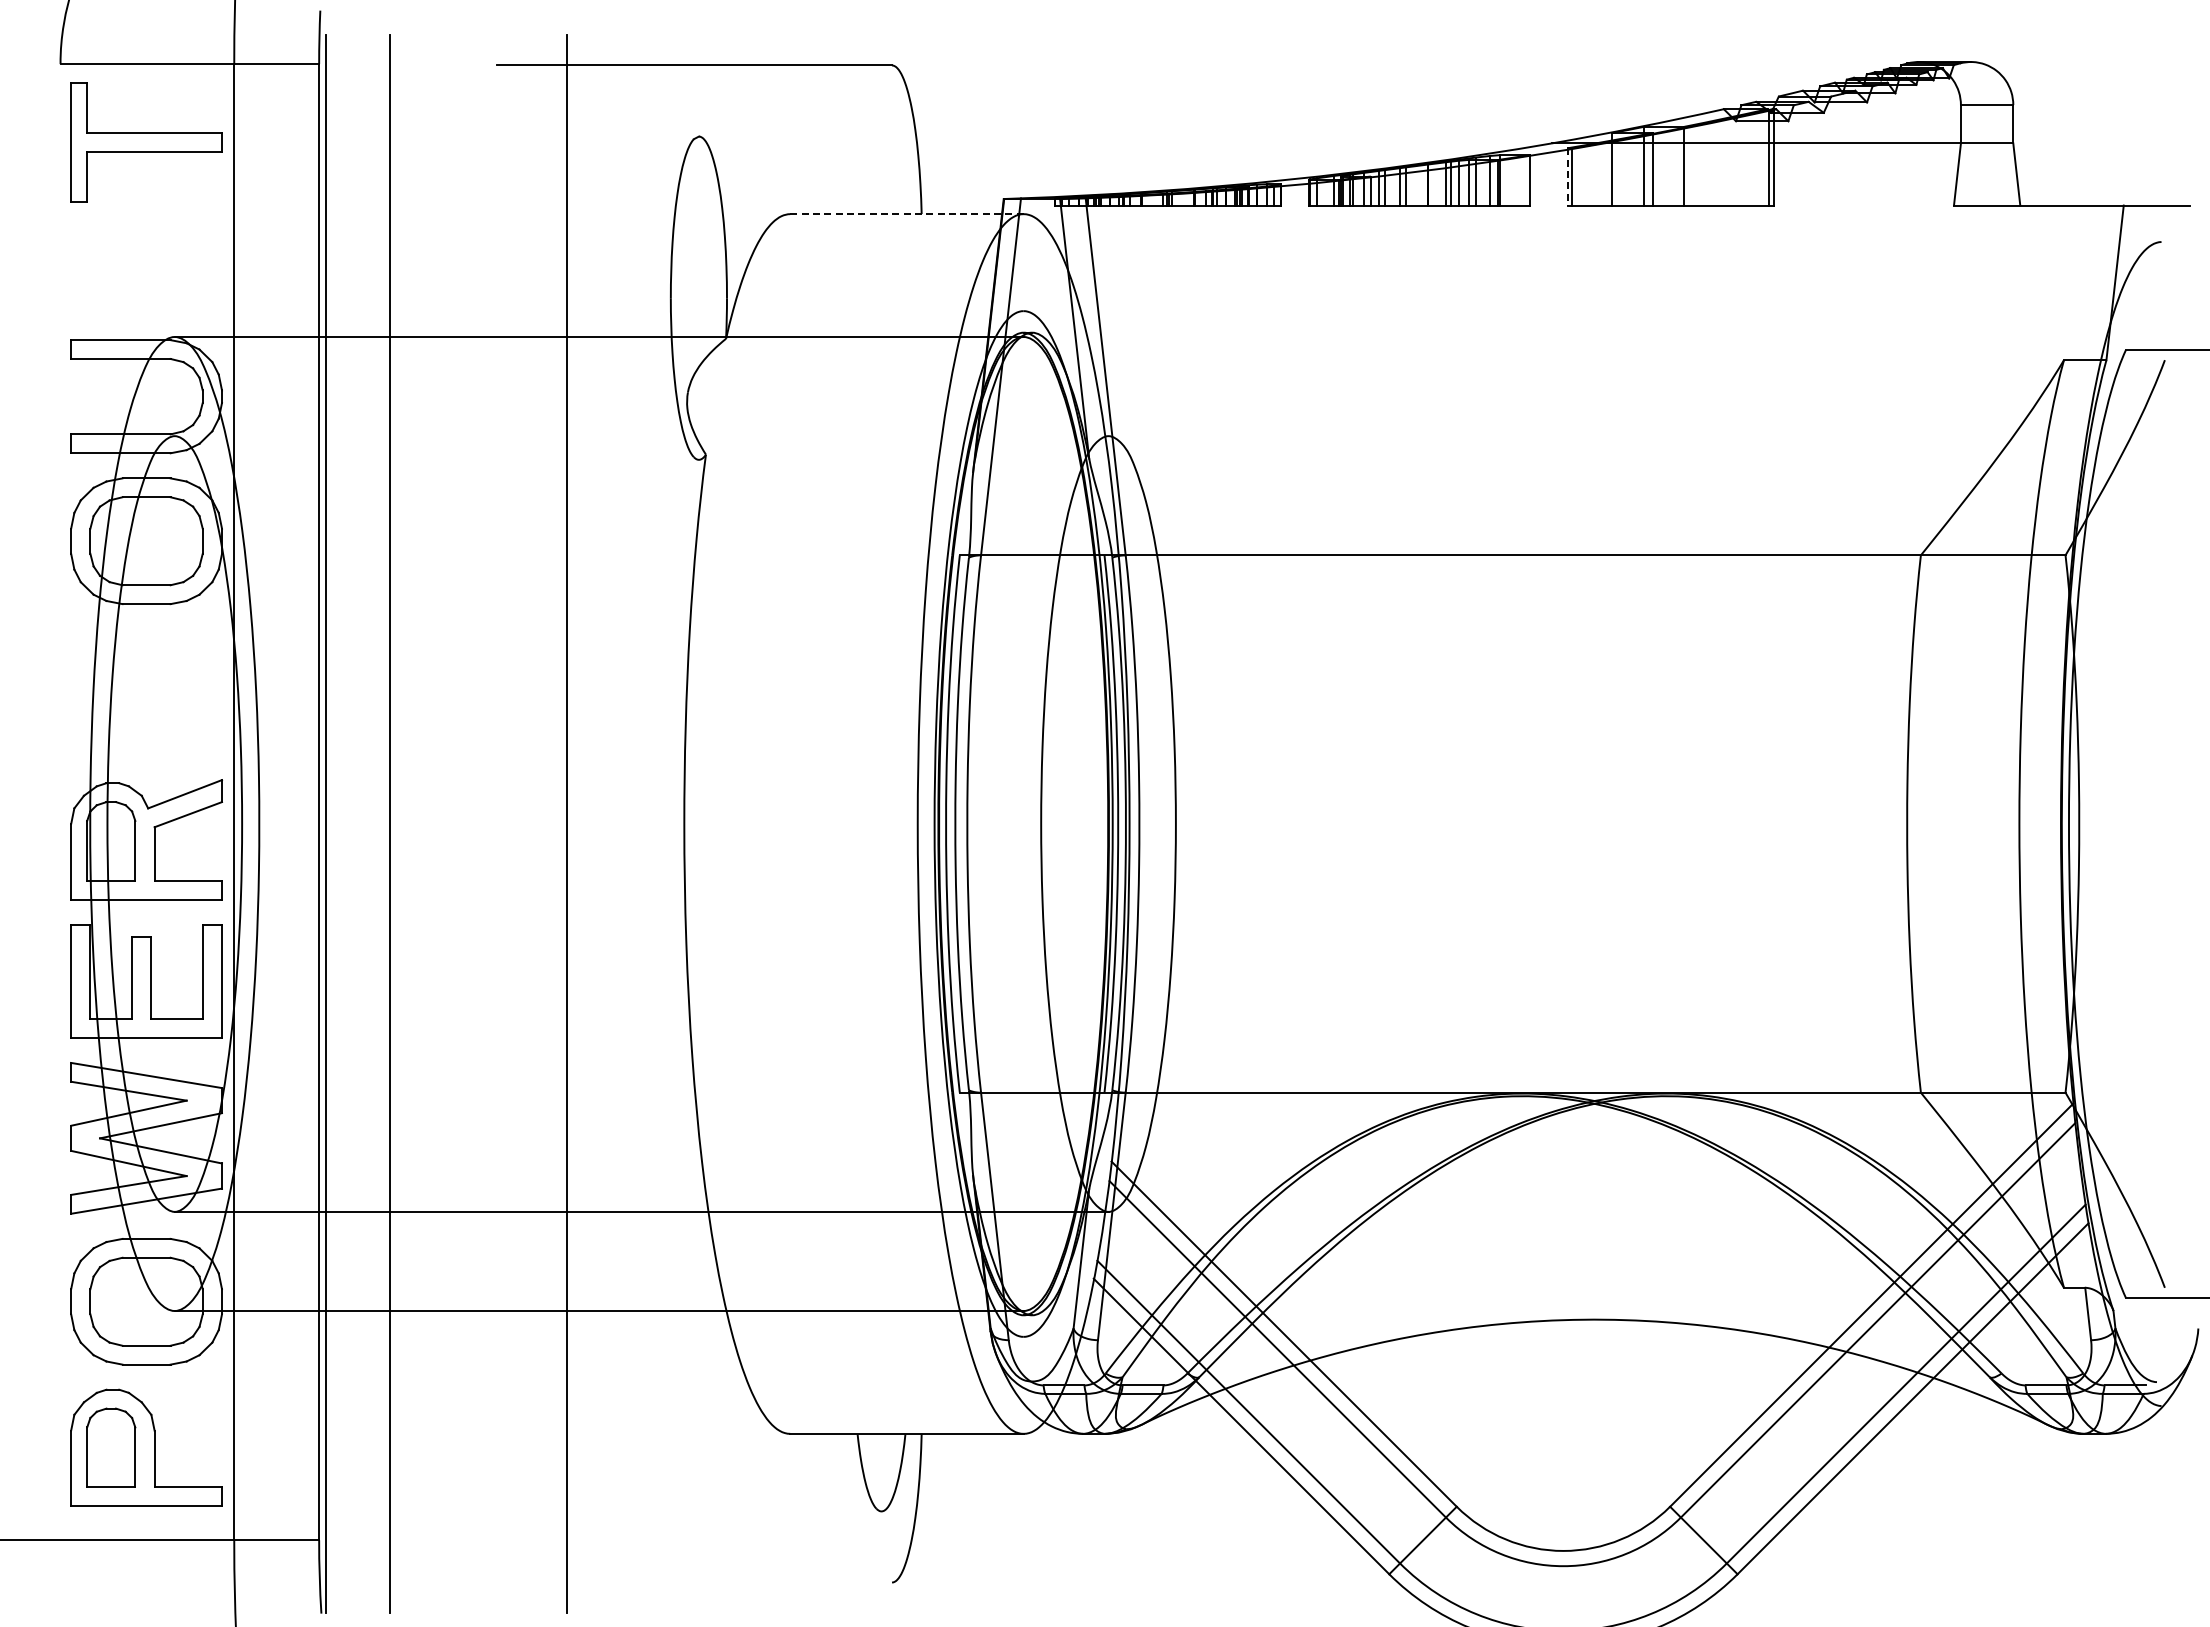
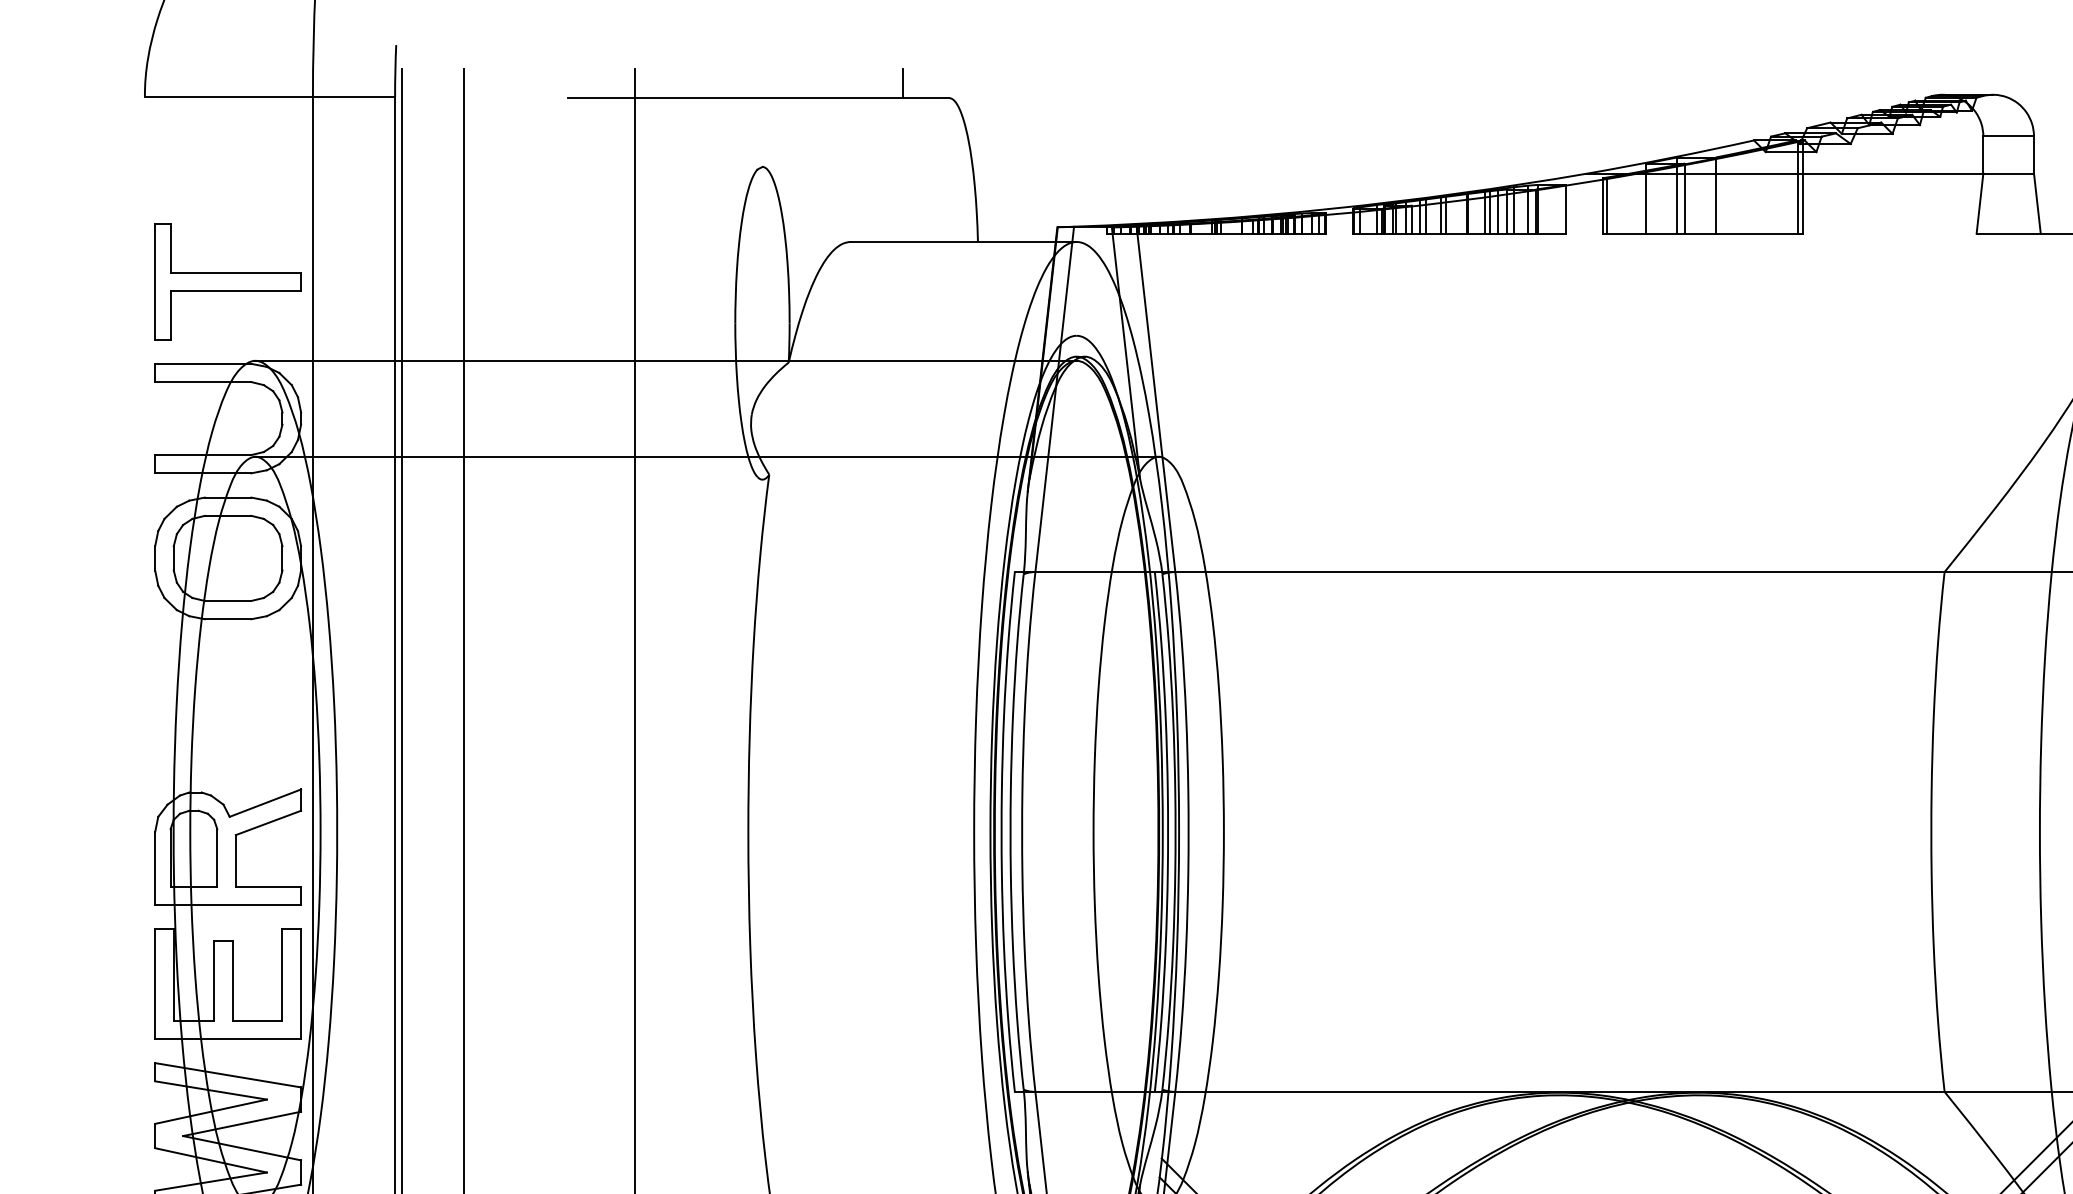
line: (843, 50) -> (902, 83), added
part: (146, 142) -> (228, 281), moved
line: (1567, 176) -> (1602, 205), dashed -> solid
line: (906, 214) -> (963, 242), dashed -> solid
line: (641, 436) -> (706, 457), added

